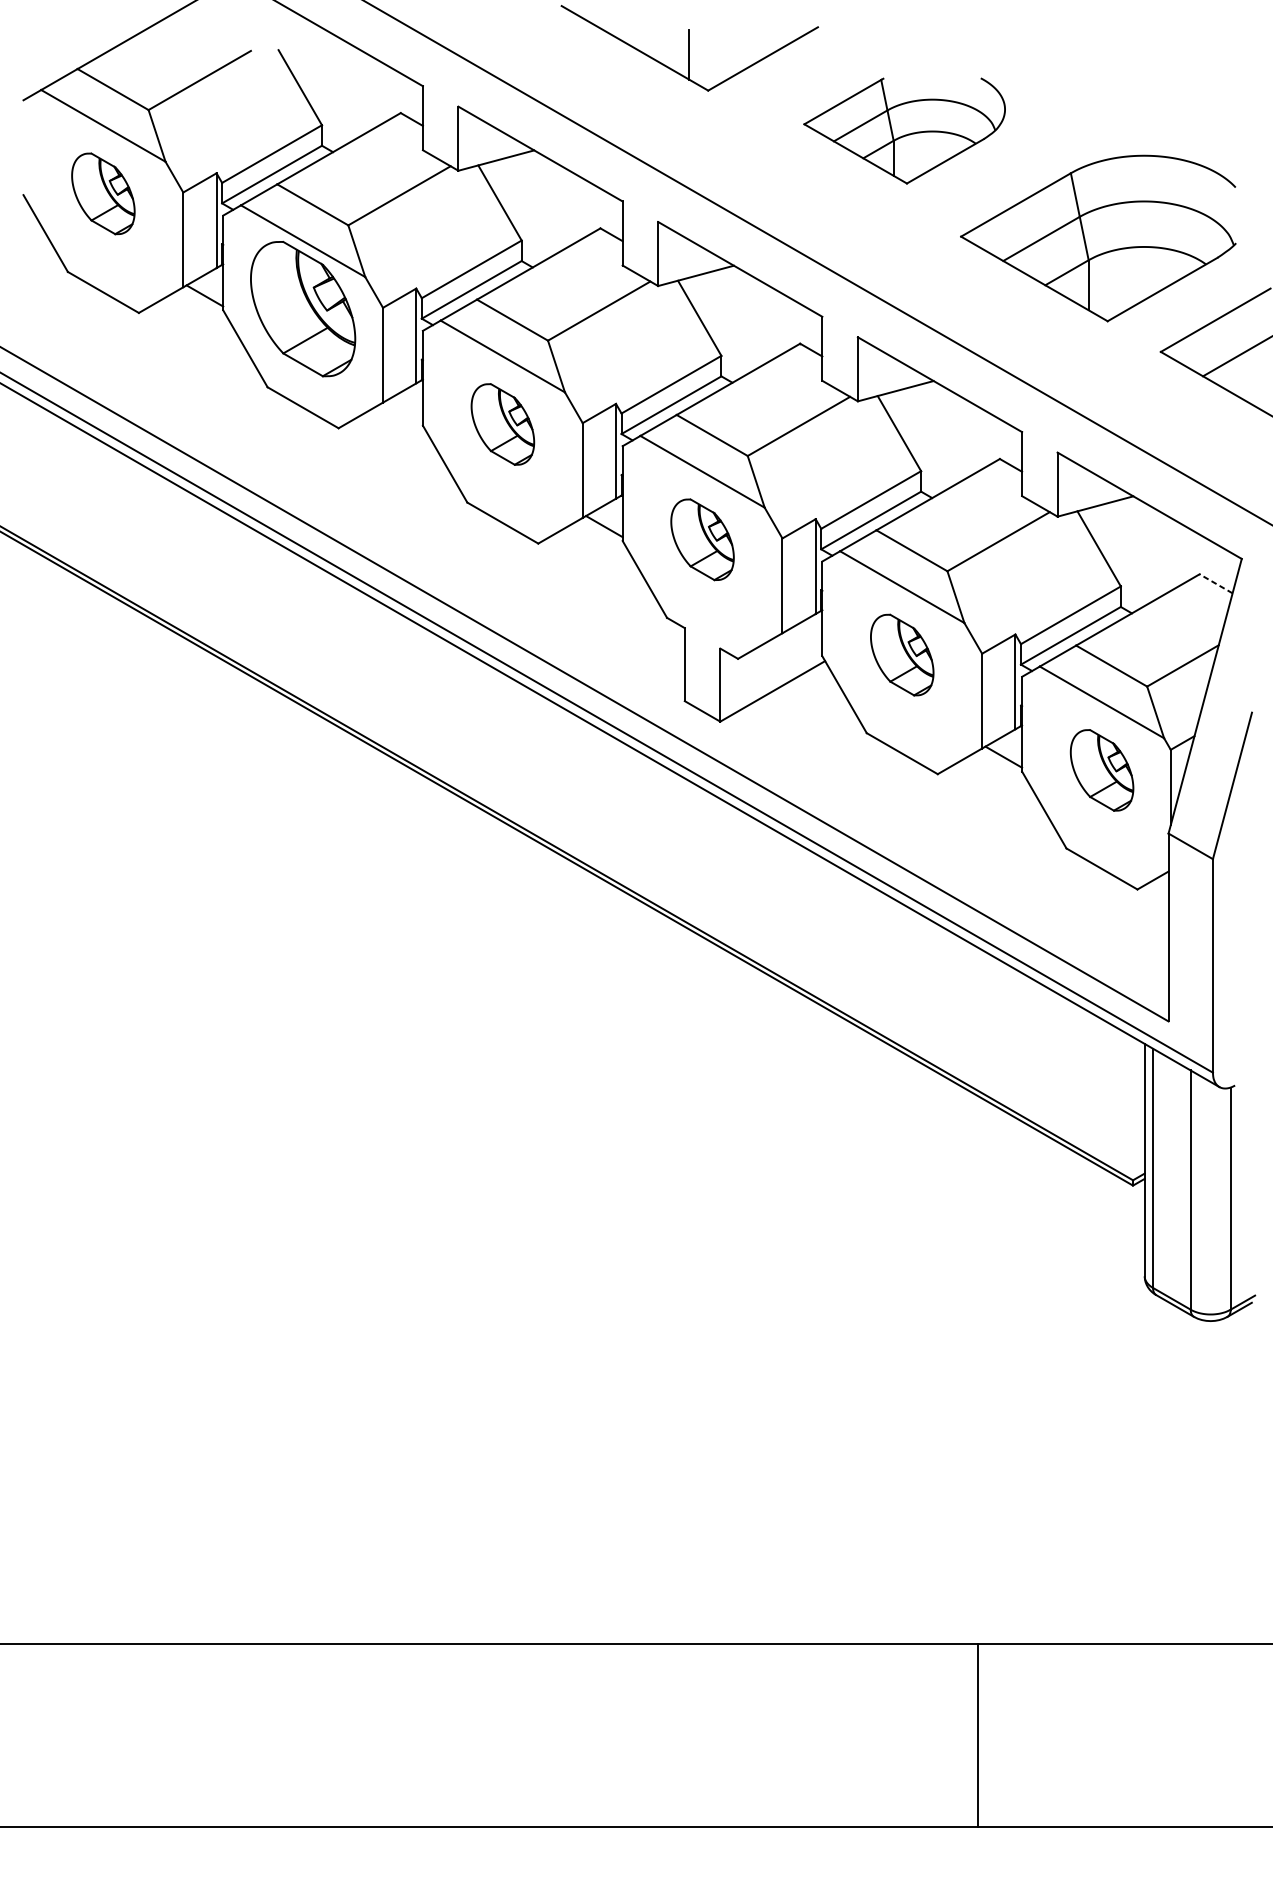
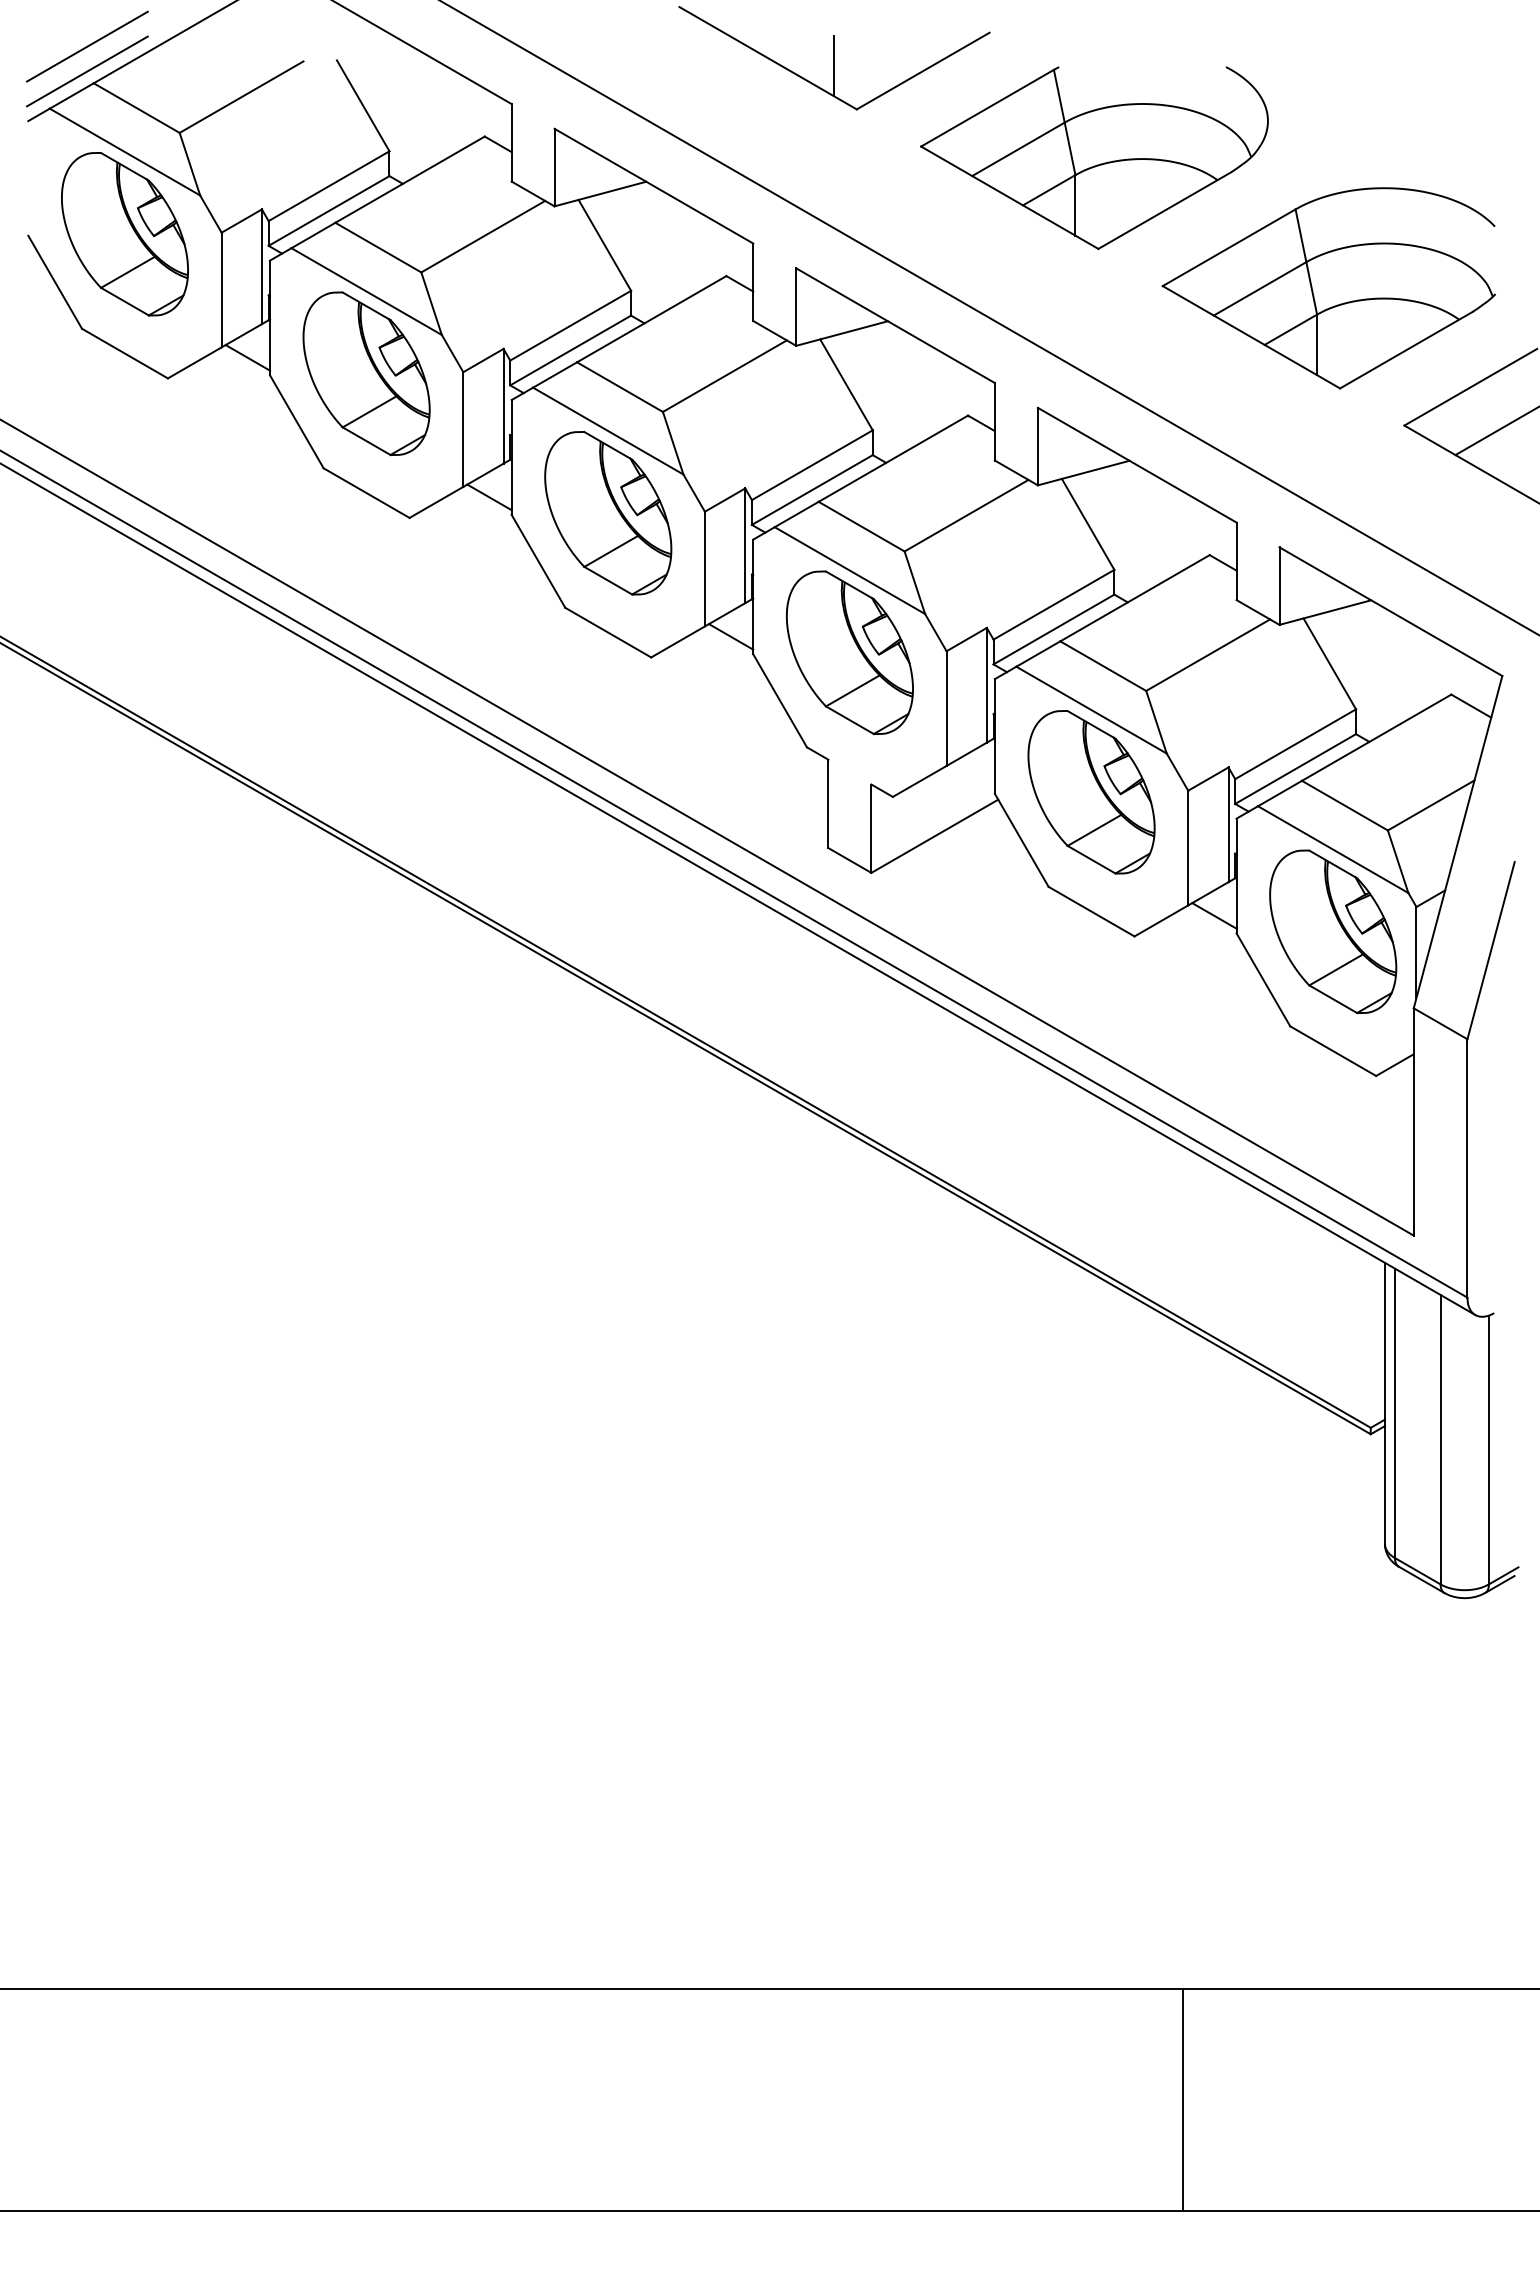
line: (71, 38) -> (86, 46), added
line: (71, 59) -> (86, 71), added
part: (904, 131) -> (1094, 158), size x1.43
part: (102, 194) -> (124, 234), size x1.67
line: (404, 411) -> (489, 497), added
part: (503, 424) -> (608, 513), size x1.67
part: (702, 539) -> (849, 652), size x1.67
line: (1215, 583) -> (1470, 705), dashed -> solid
part: (902, 655) -> (1091, 792), size x1.67
part: (1102, 770) -> (1333, 931), size x1.67

